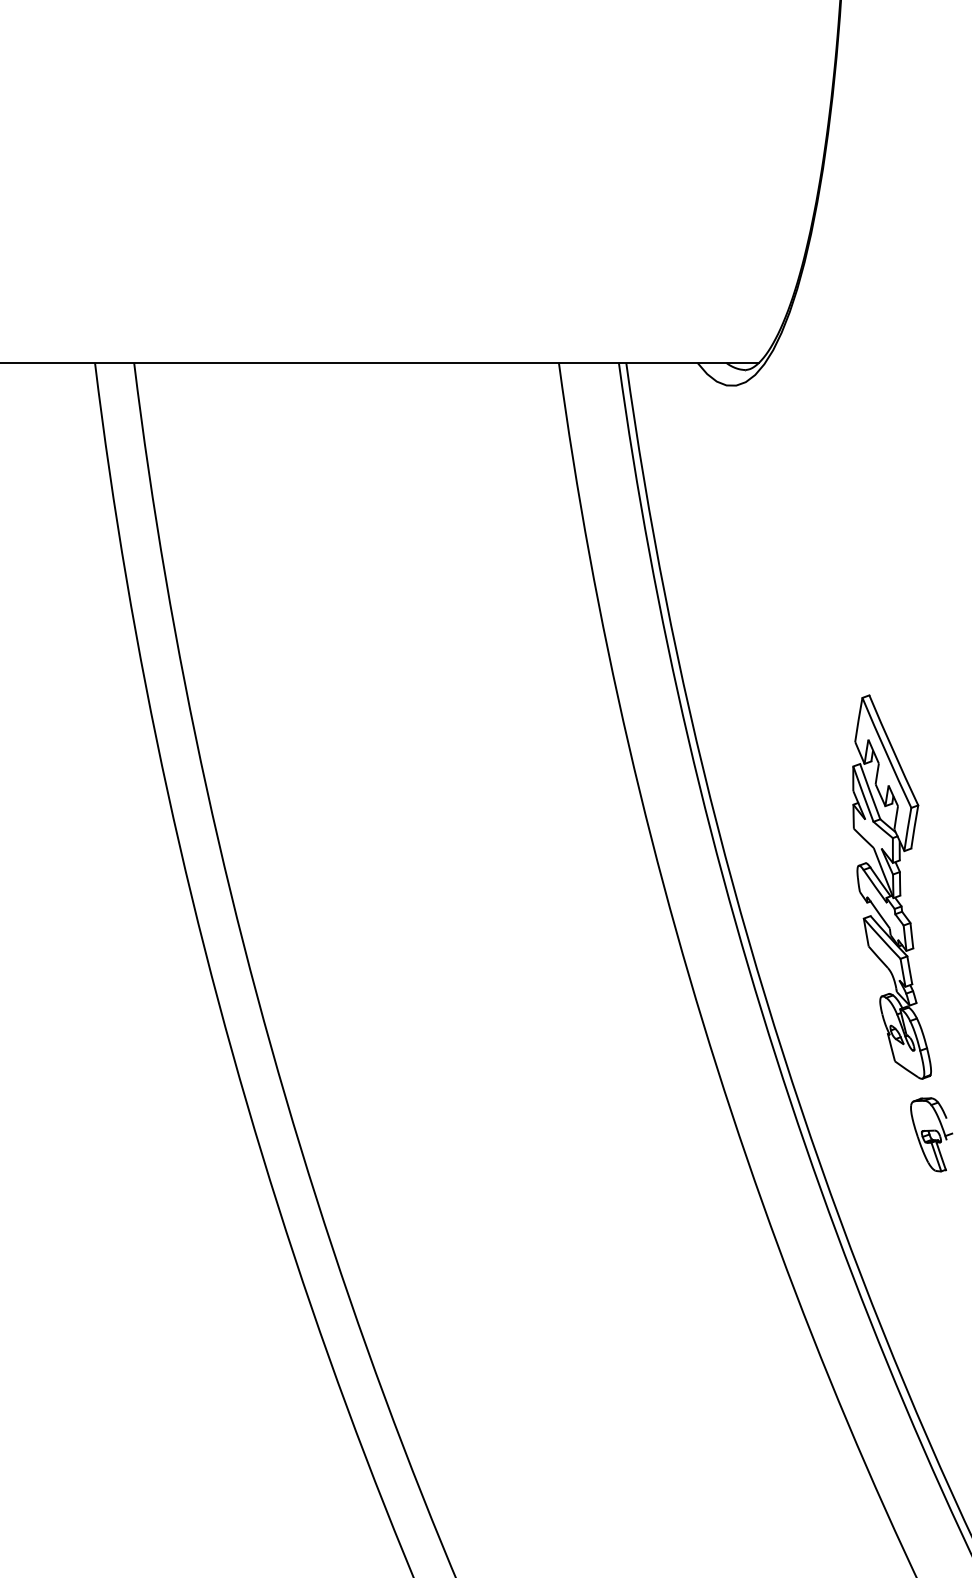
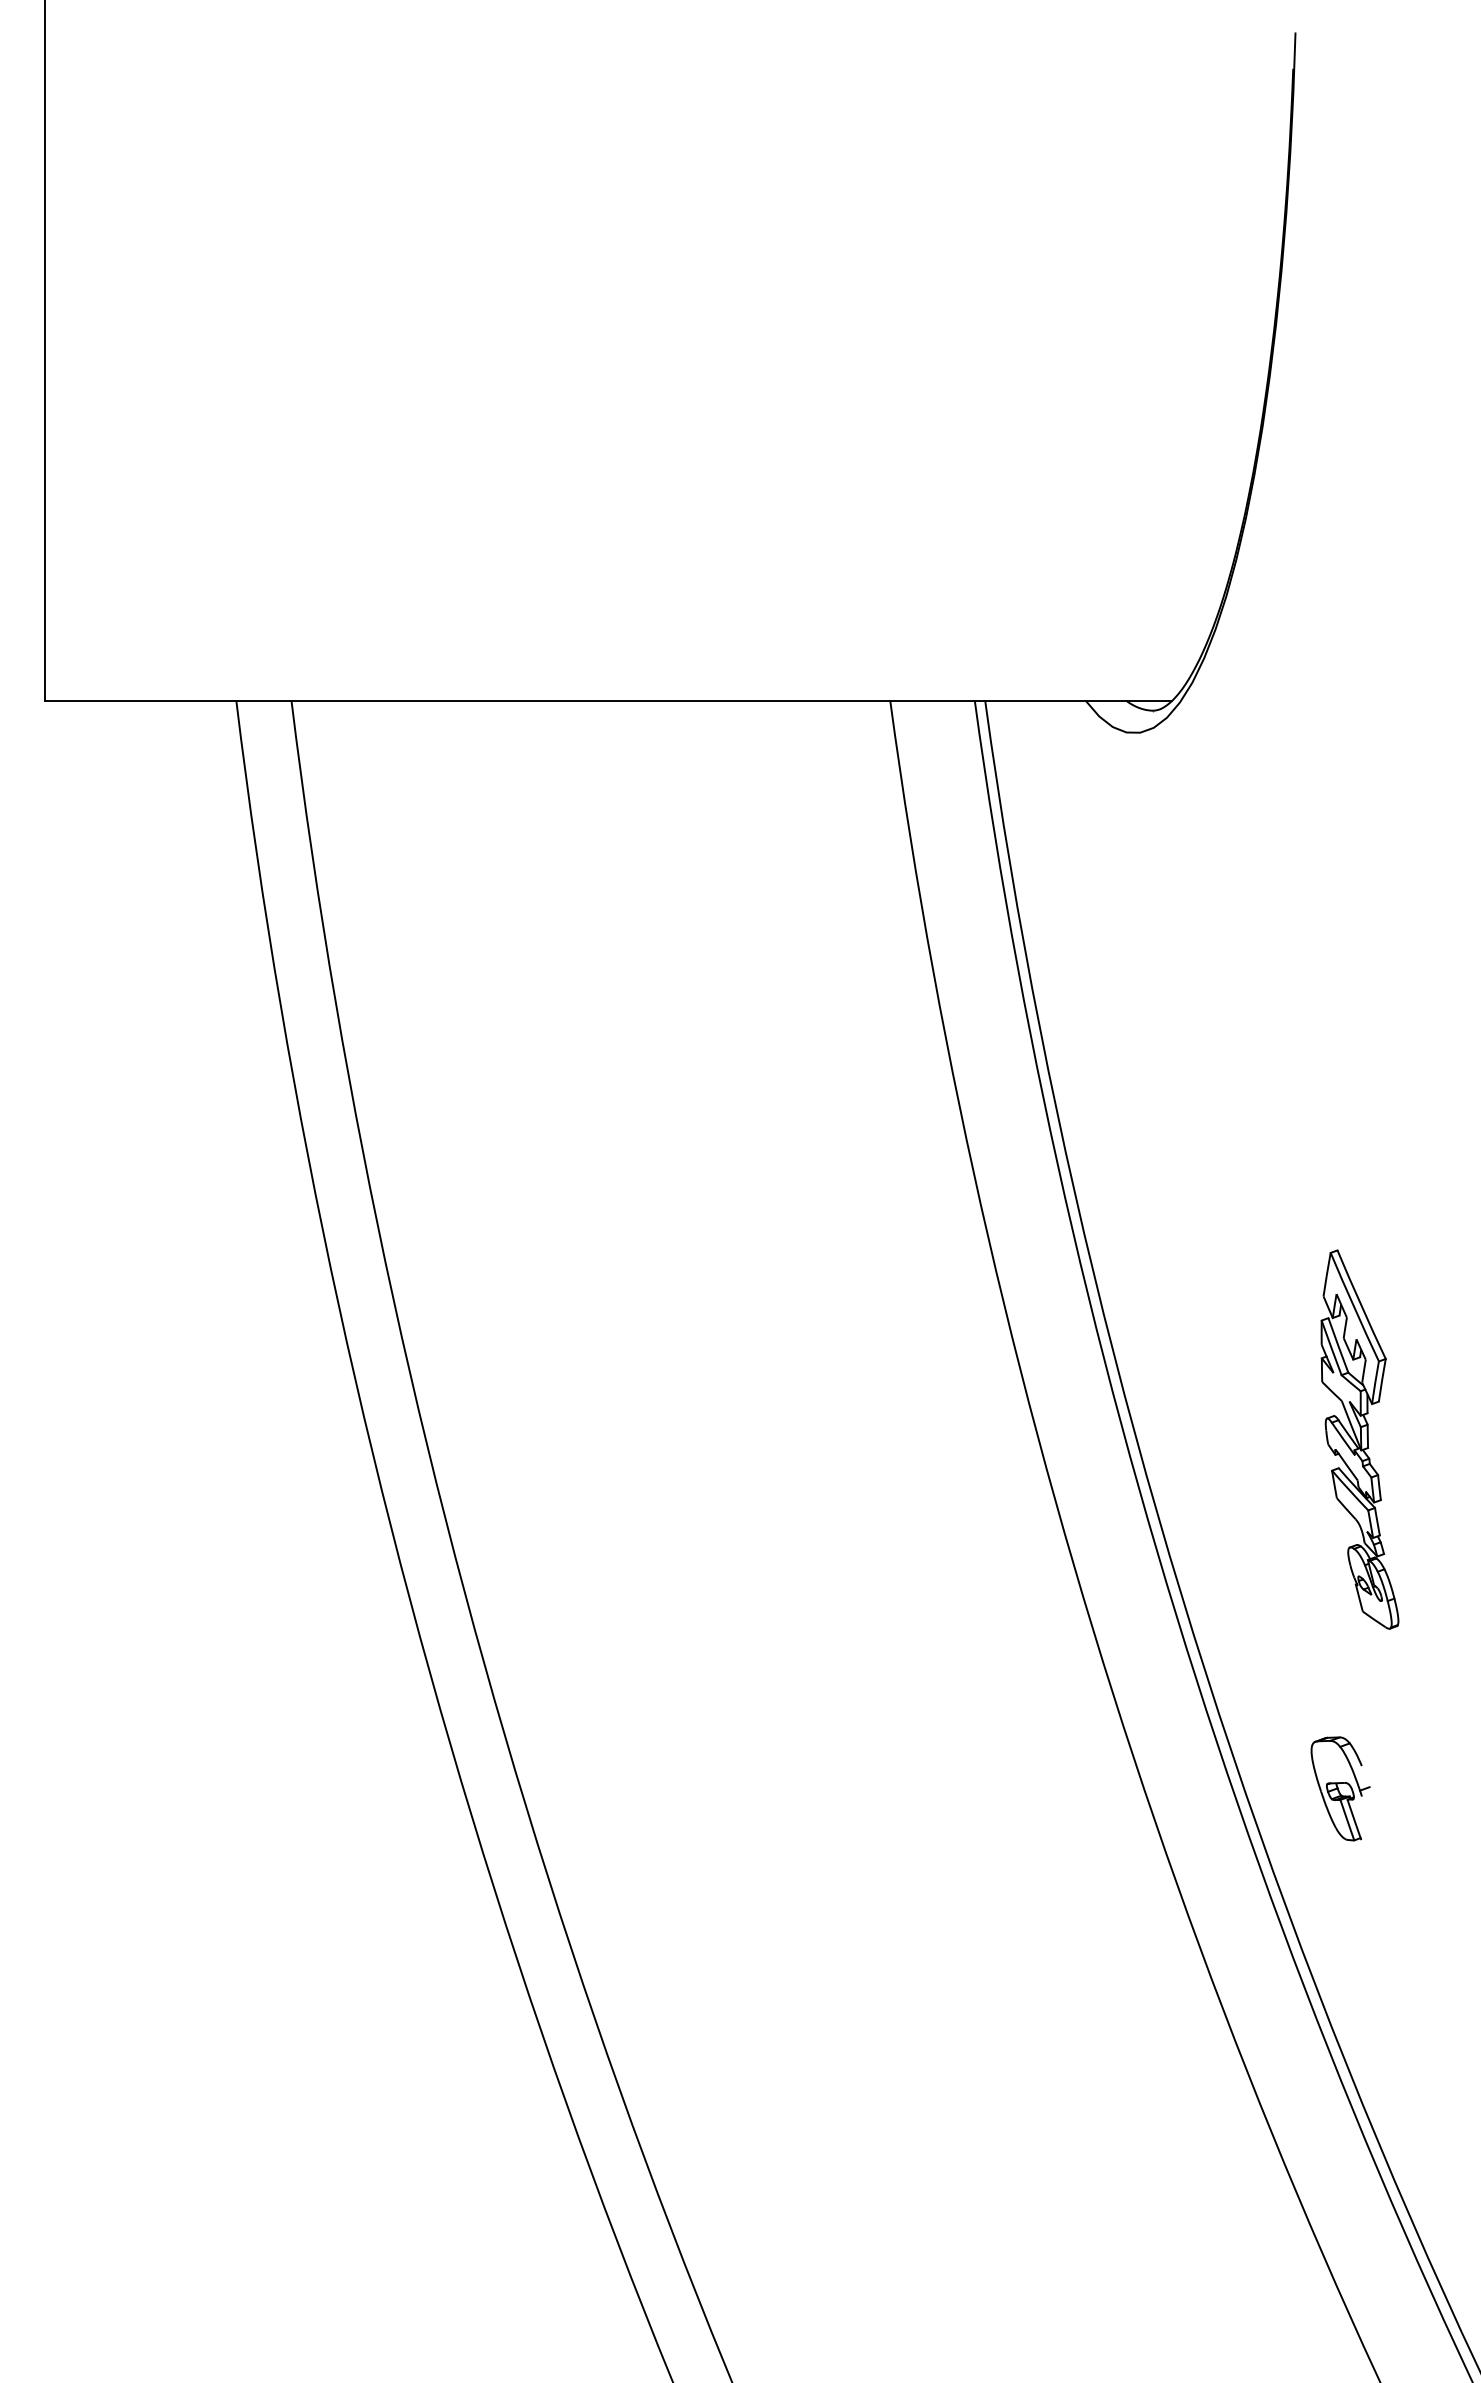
part: (891, 887) -> (1359, 1439), size x0.7
part: (931, 1134) -> (1340, 1788), moved

